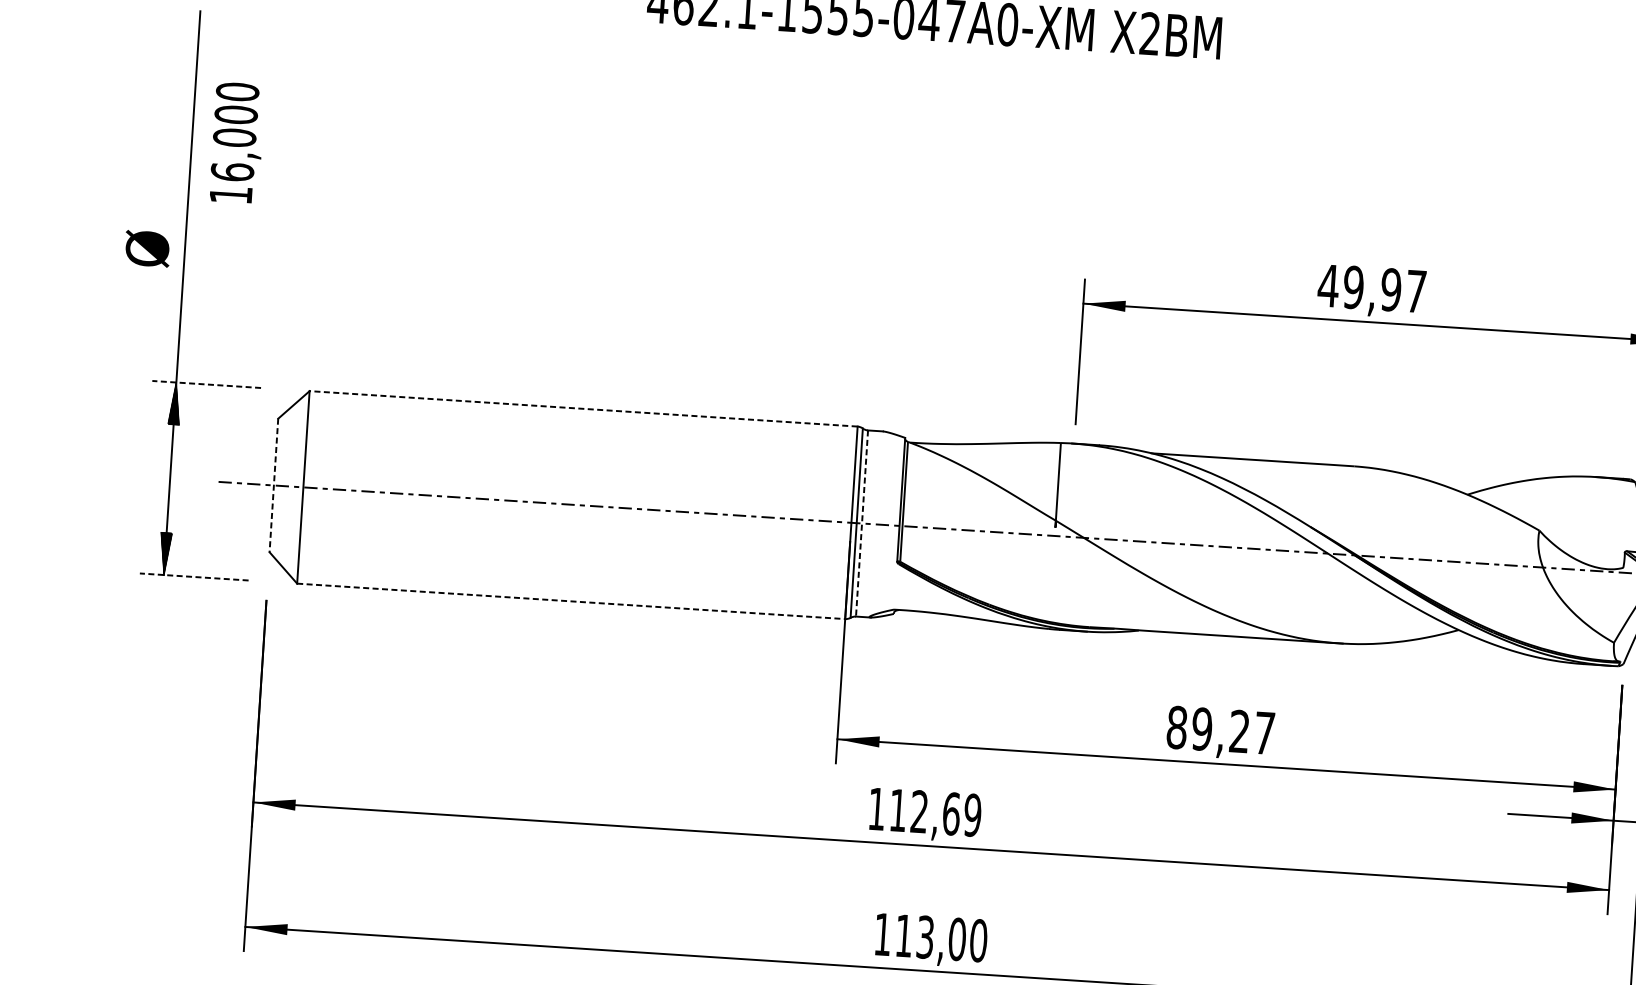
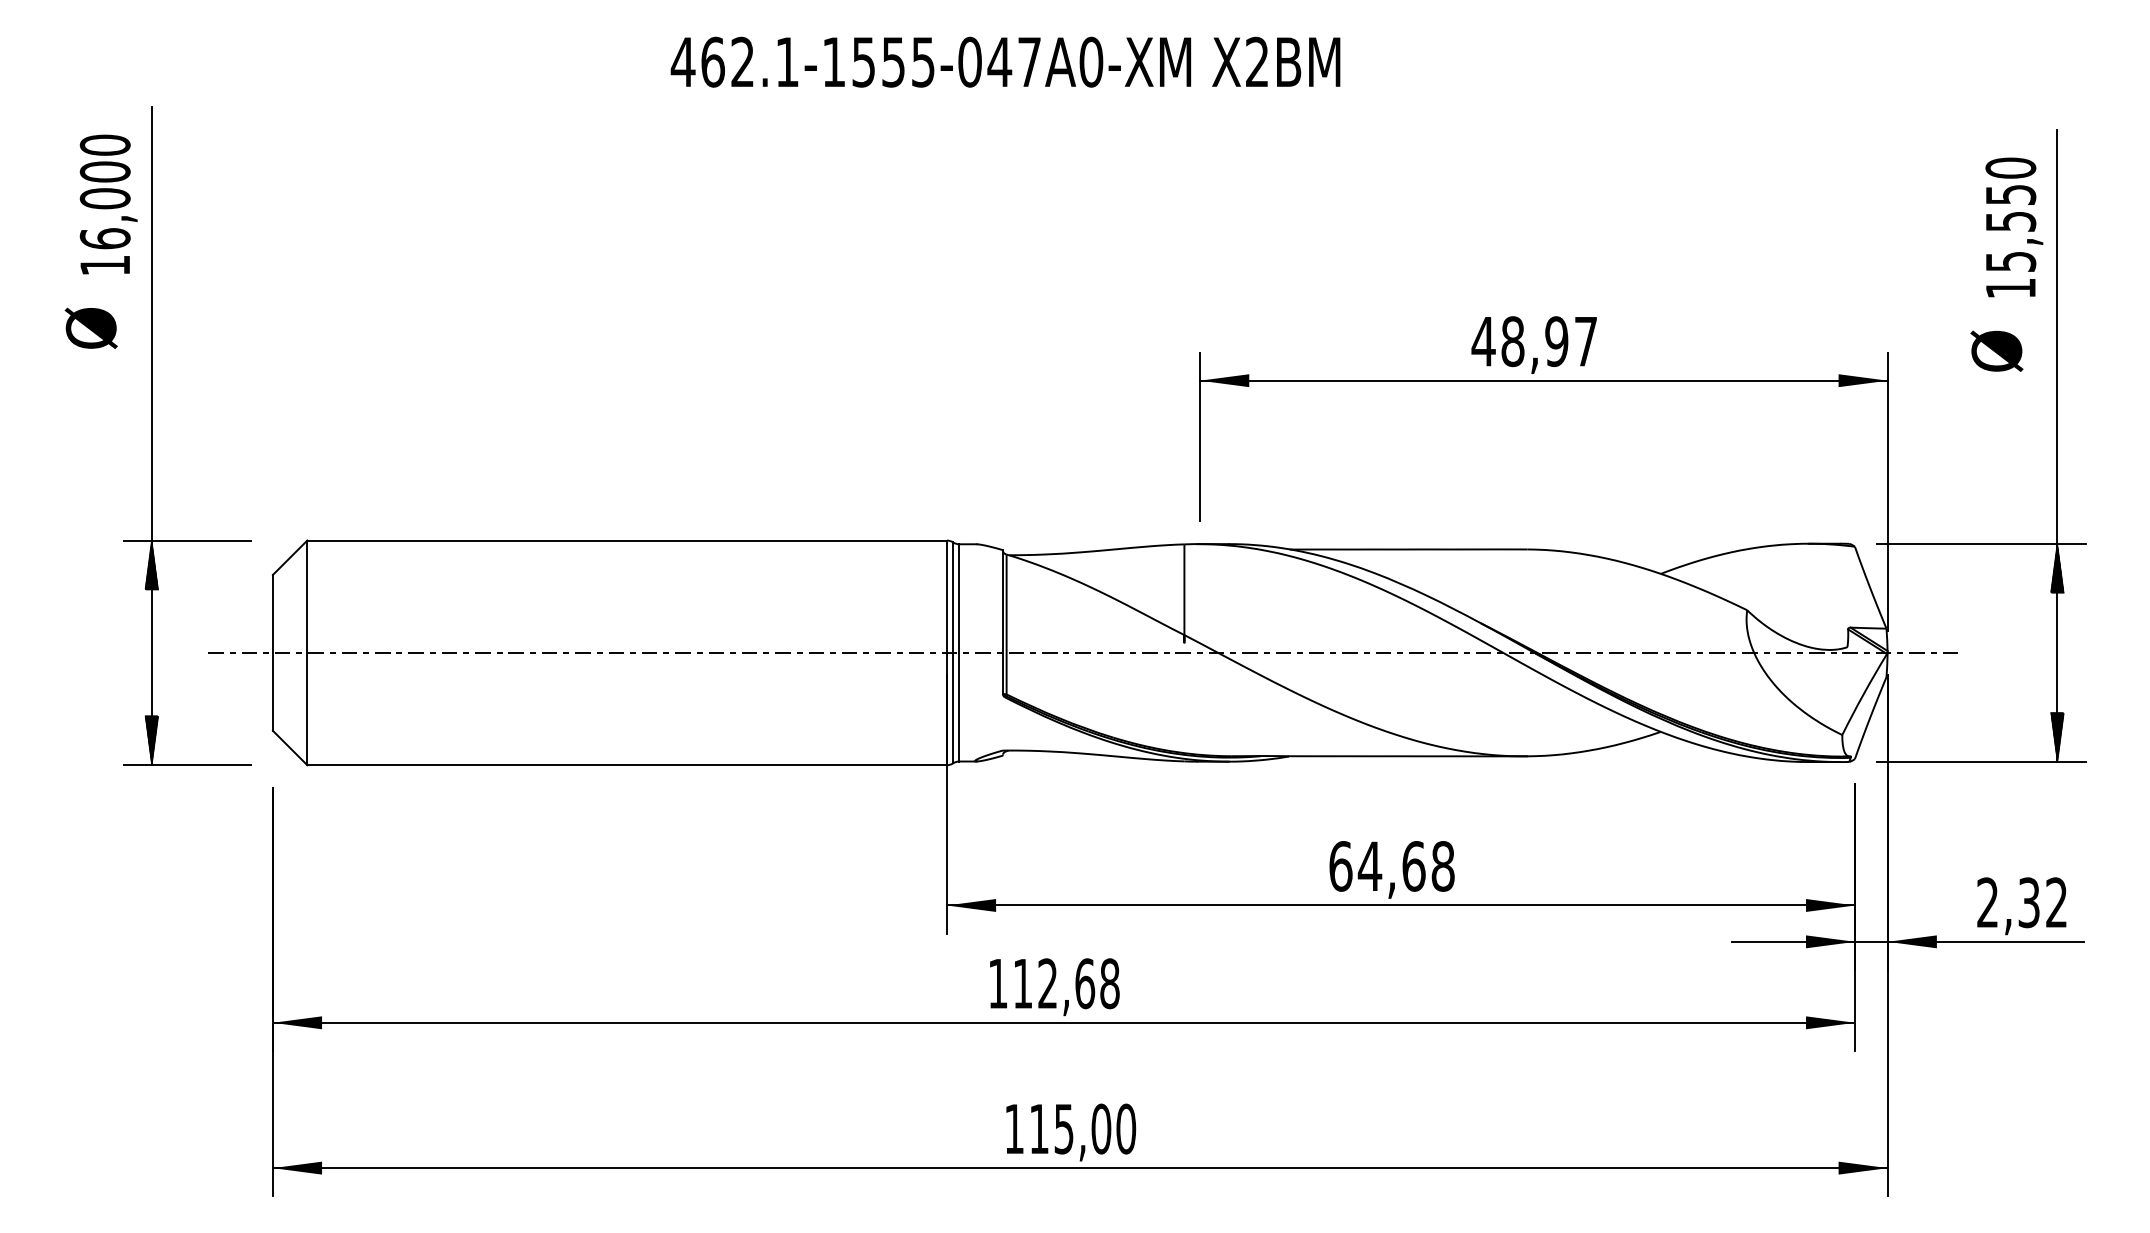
text: (237, 142) -> (108, 204), moved
text: (146, 248) -> (90, 327), moved
text: (1353, 287) -> (1512, 341), 49,97 -> 48,97
line: (206, 384) -> (186, 540), dashed -> solid
line: (583, 408) -> (627, 540), dashed -> solid
line: (273, 485) -> (272, 652), dashed -> solid
line: (862, 523) -> (959, 652), dashed -> solid
line: (193, 577) -> (186, 765), dashed -> solid
line: (571, 601) -> (627, 765), dashed -> solid
text: (1220, 730) -> (1391, 866), 89,27 -> 64,68
text: (972, 815) -> (1109, 983), 112,69 -> 112,68
text: (925, 936) -> (1064, 1128), 113,00 -> 115,00

